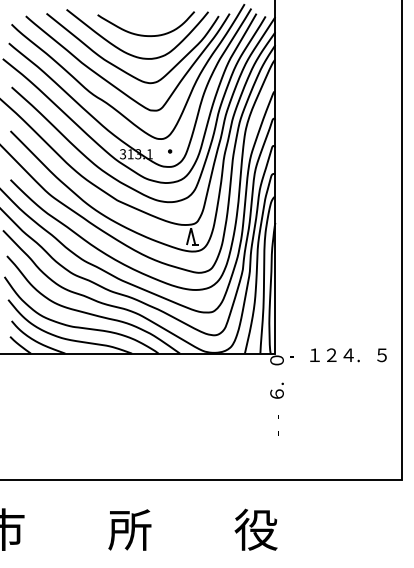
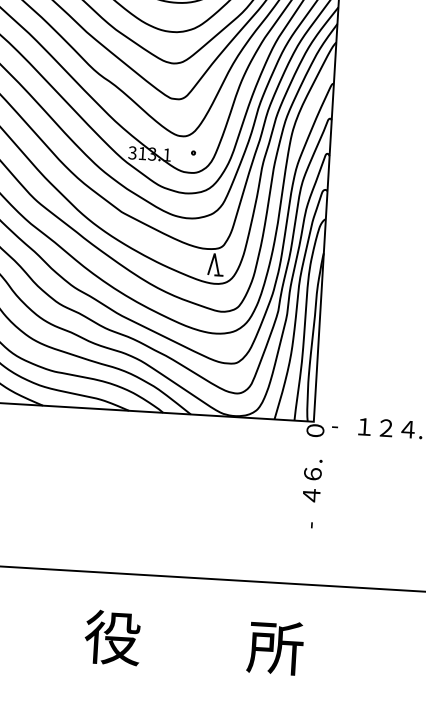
text: (276, 411) -> (310, 496), - -> ４
text: (129, 529) -> (112, 637), 所 -> 役
text: (255, 529) -> (274, 647), 役 -> 所

